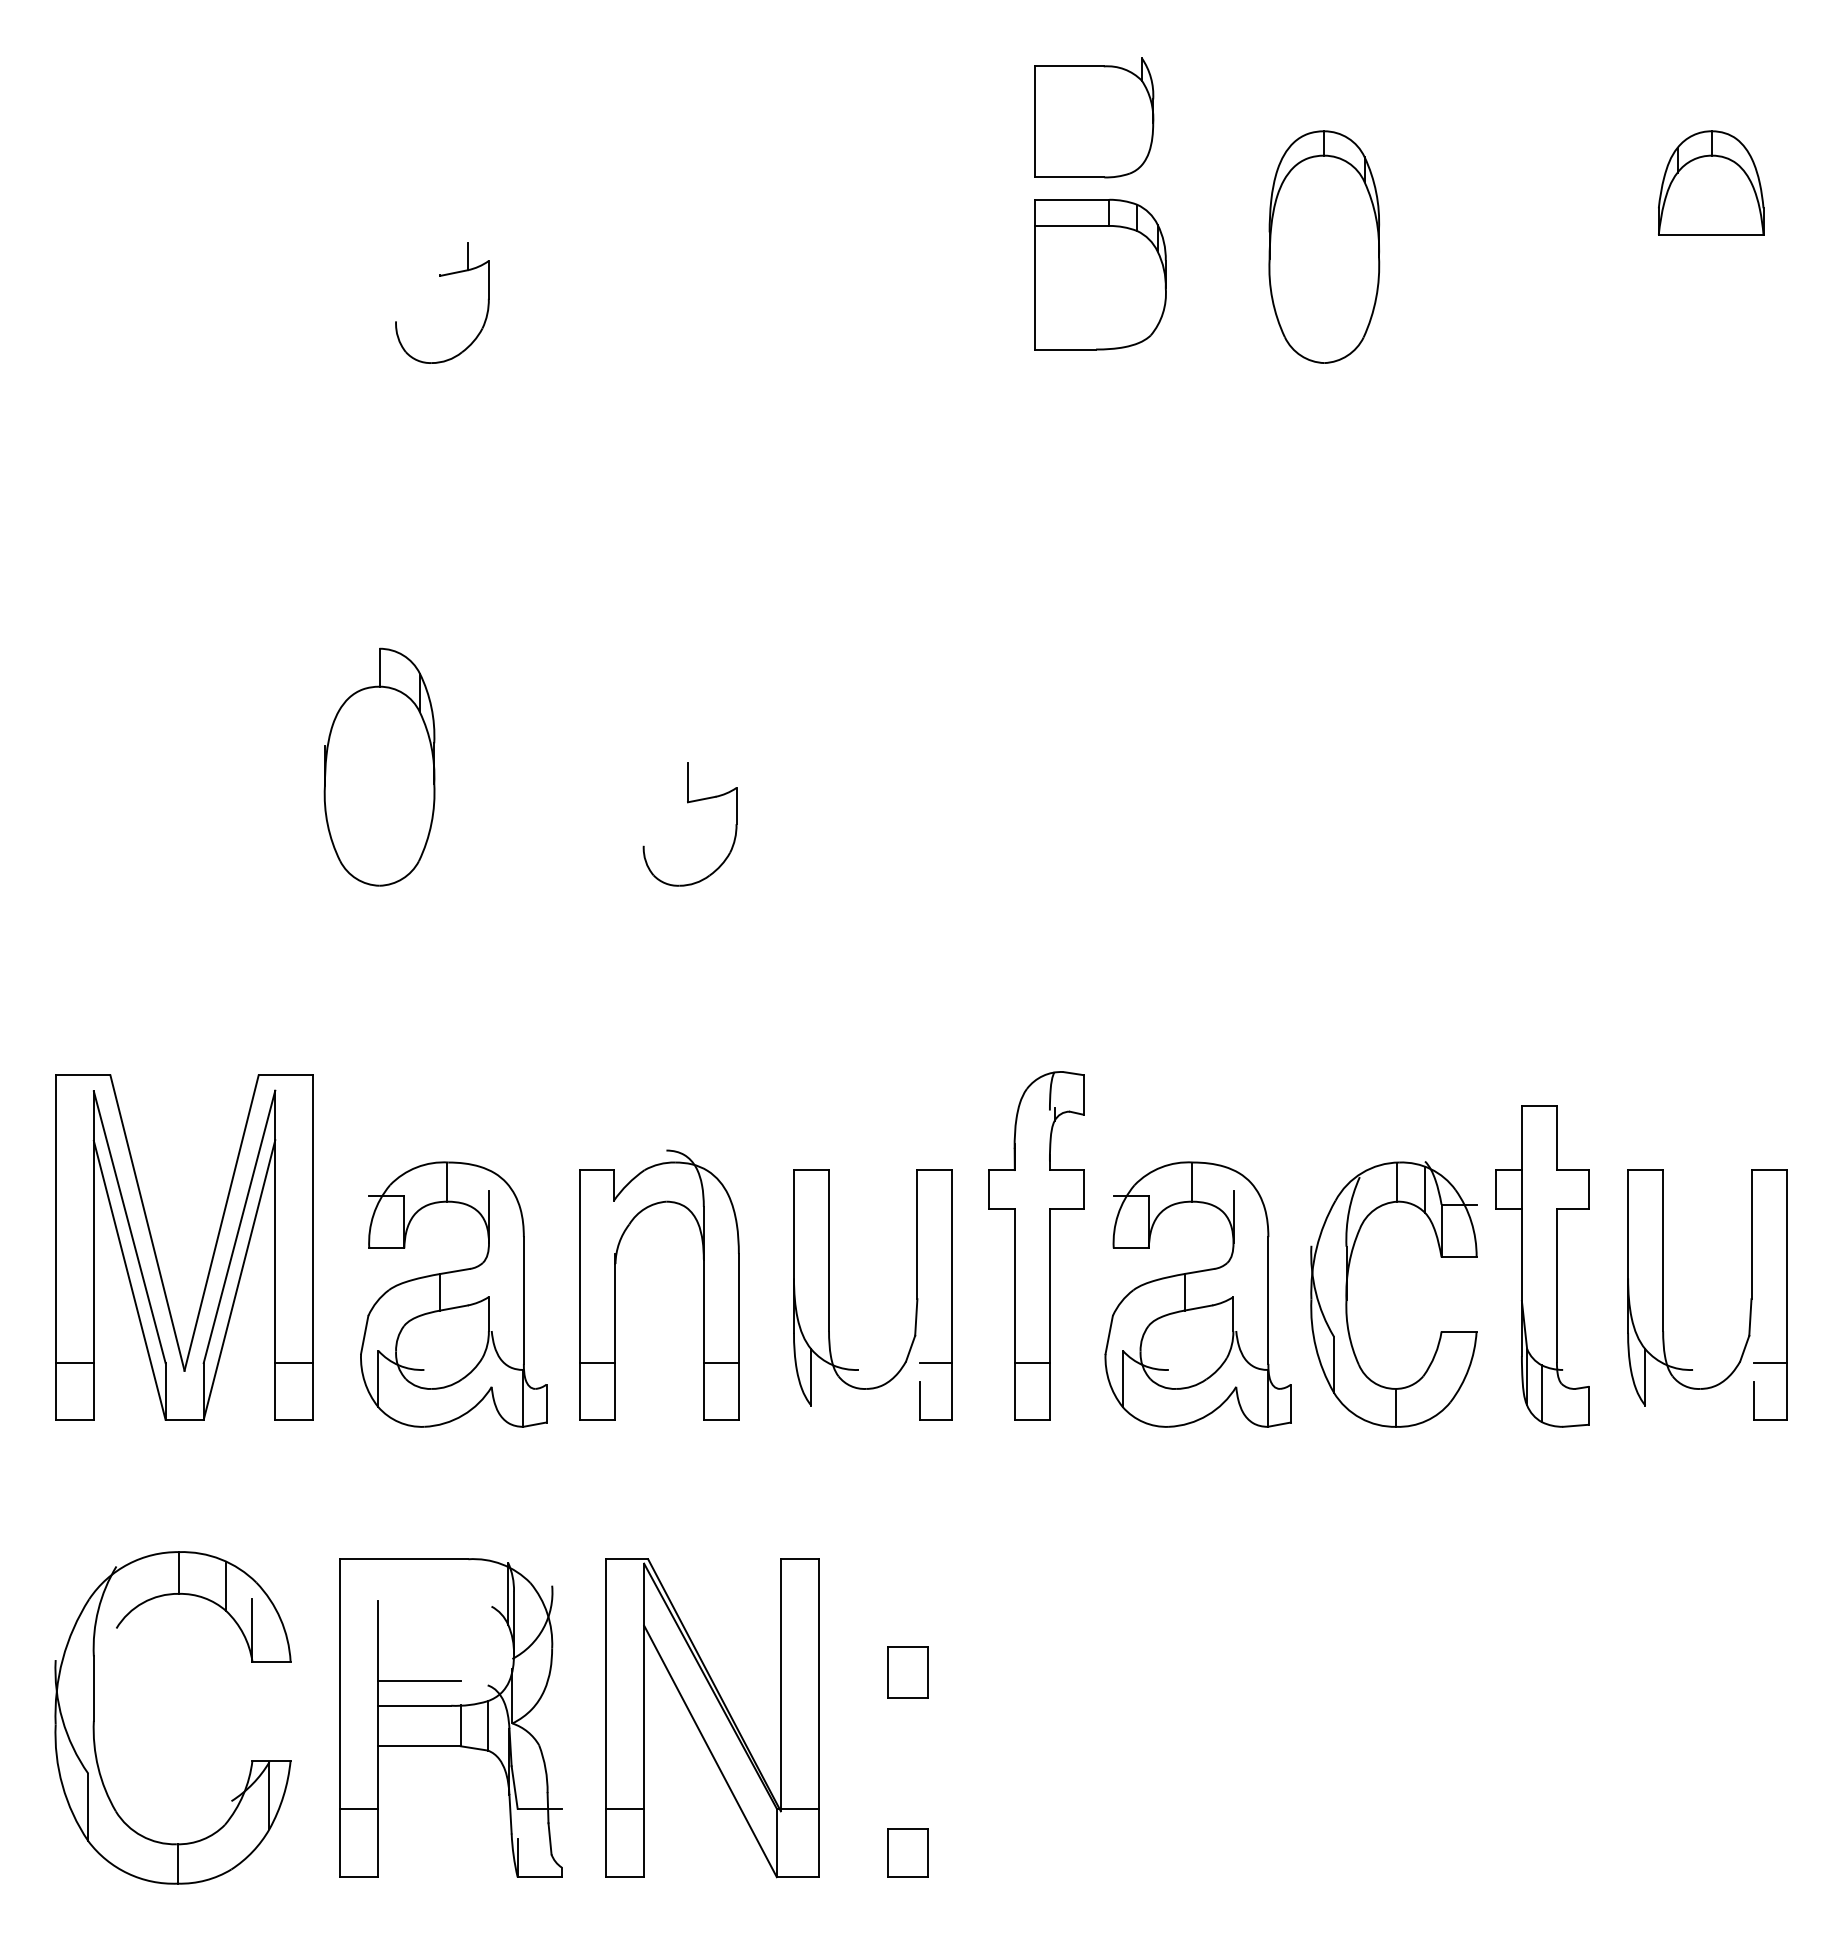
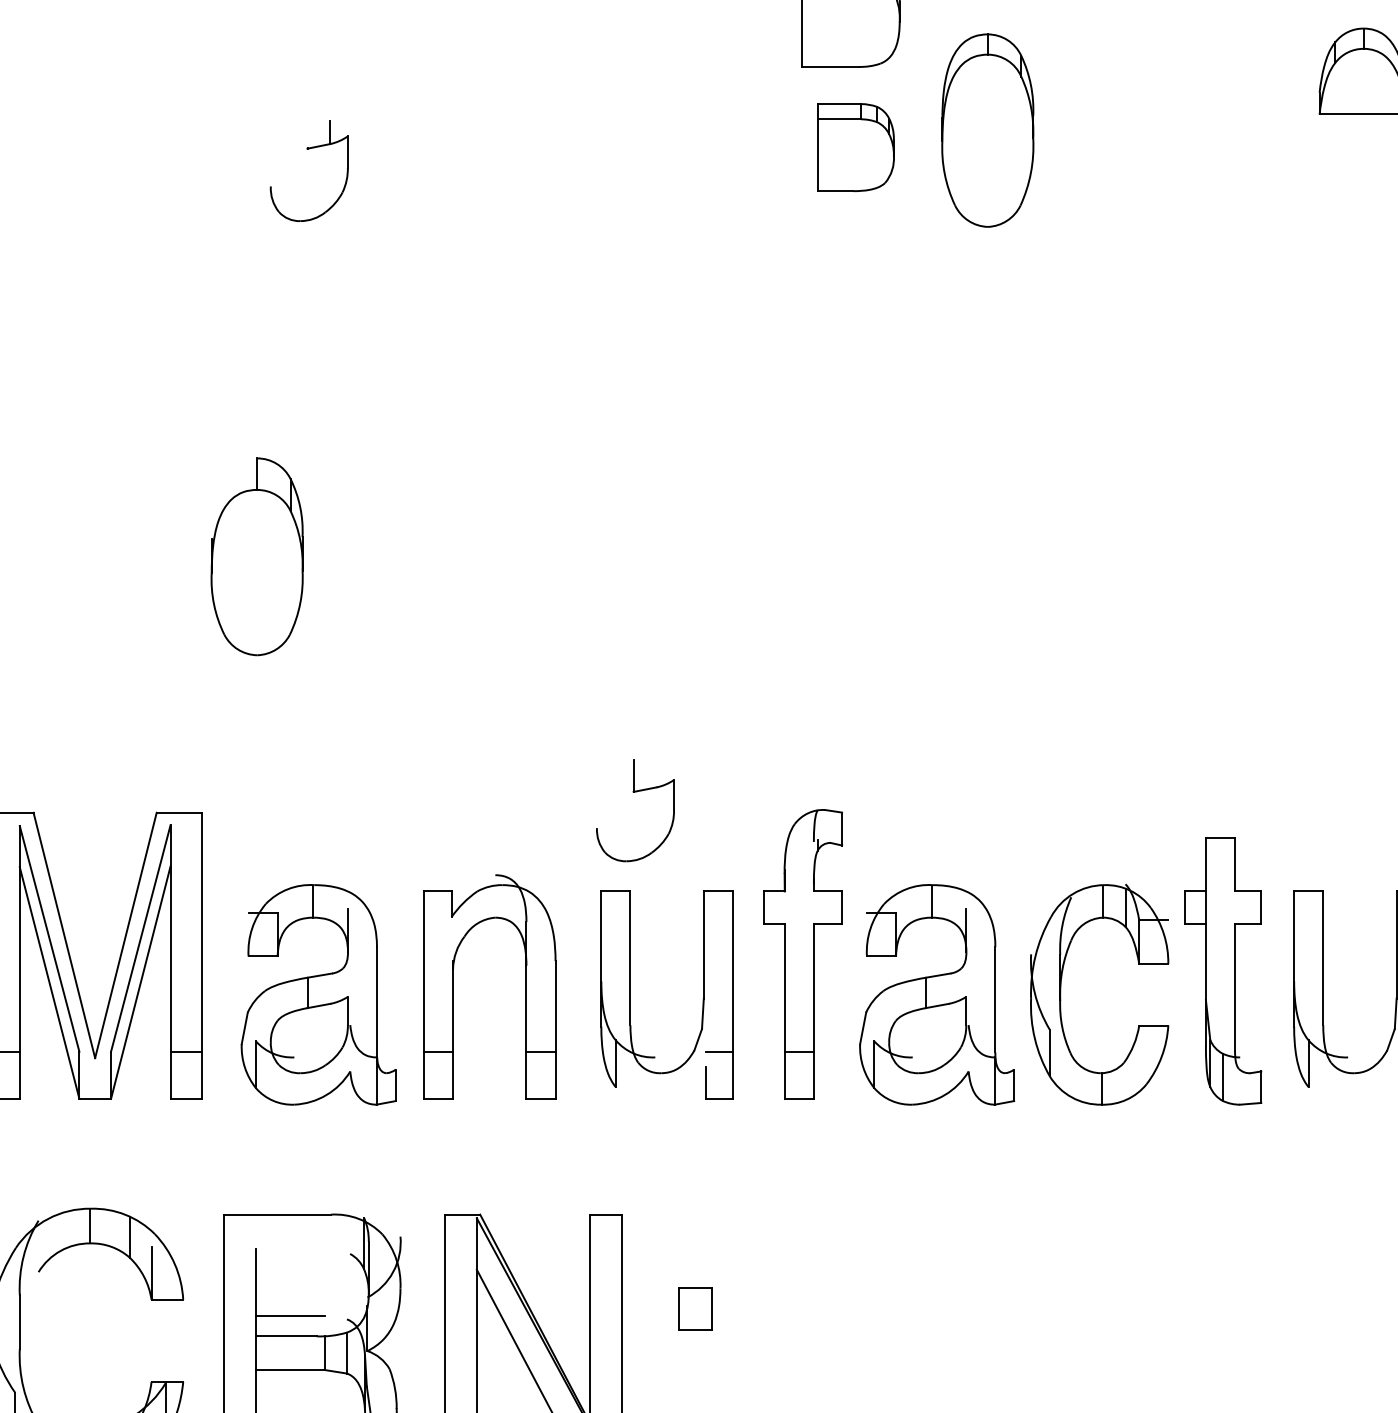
part: (1324, 246) -> (987, 130), moved
part: (1100, 274) -> (855, 147), size x0.7
part: (688, 803) -> (634, 792), moved

